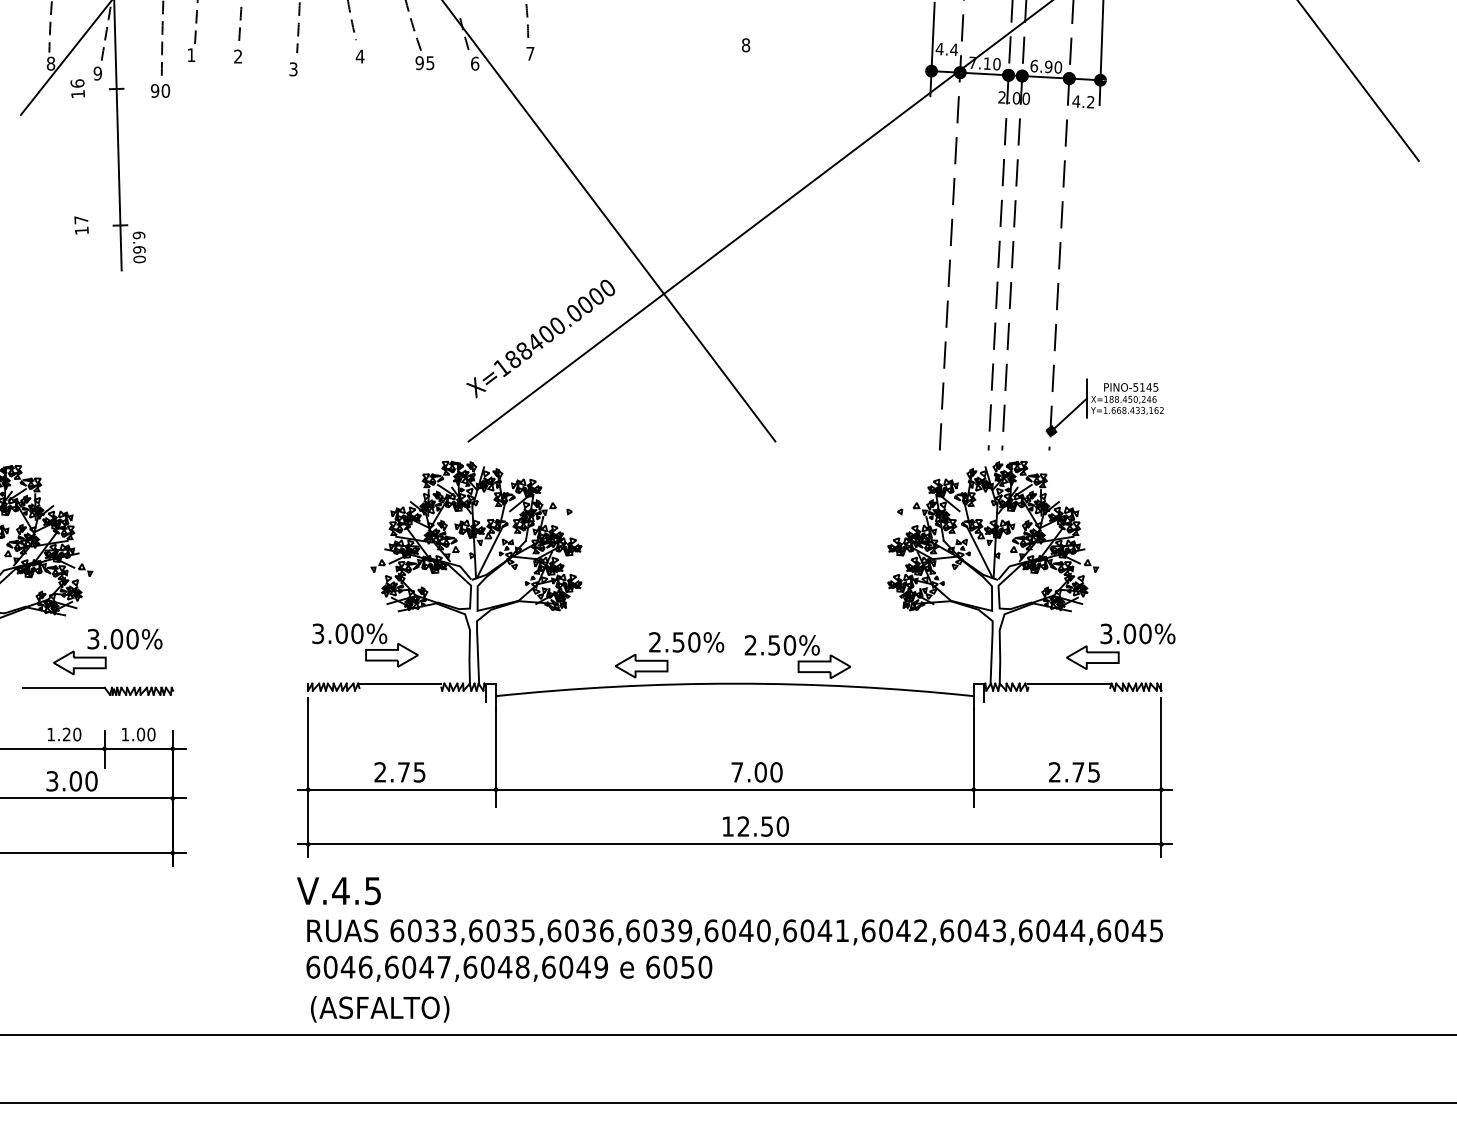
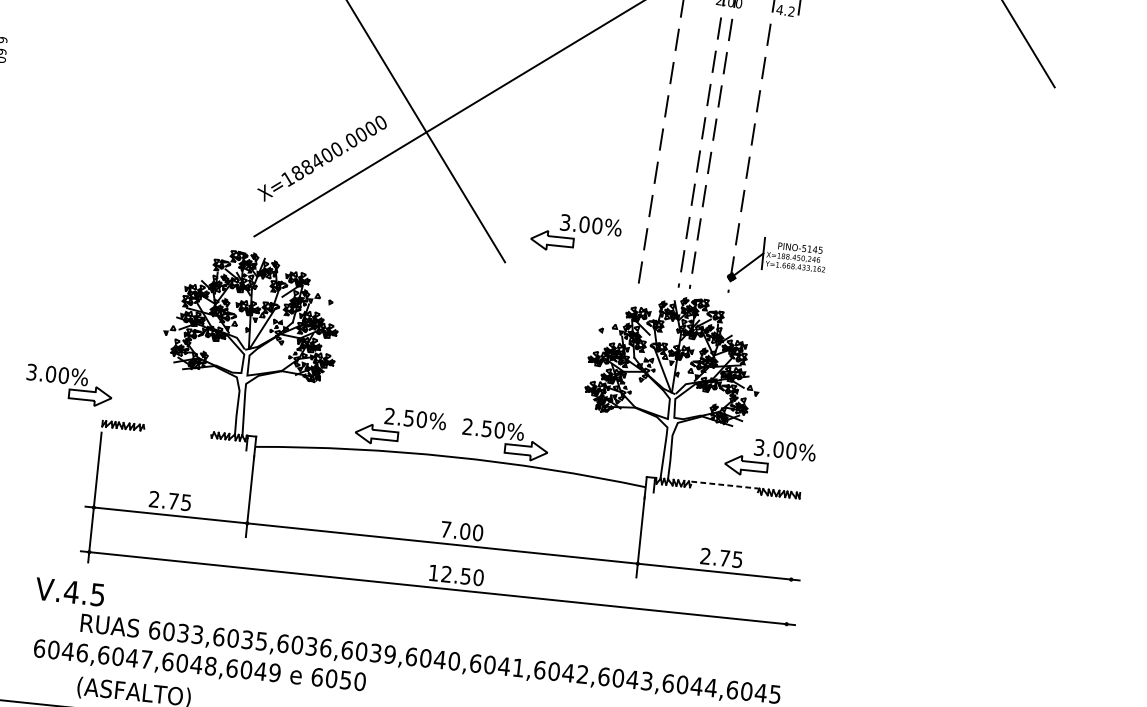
part: (857, 398) -> (575, 234), added
part: (365, 645) -> (69, 385), moved
line: (400, 683) -> (178, 428), removed
line: (1069, 683) -> (725, 484), solid -> dashed
line: (1161, 777) -> (792, 569), removed
text: (338, 891) -> (69, 592), moved
text: (509, 968) -> (199, 666), moved

